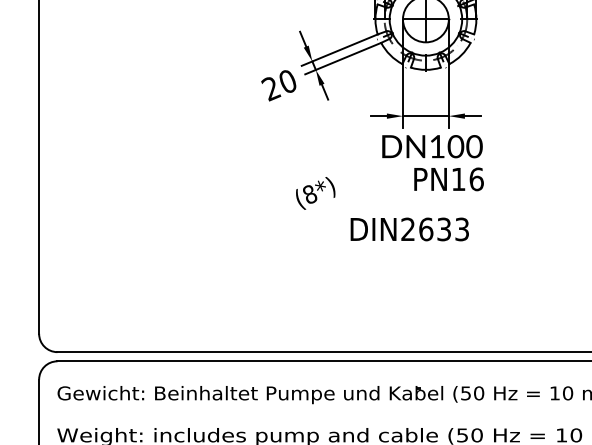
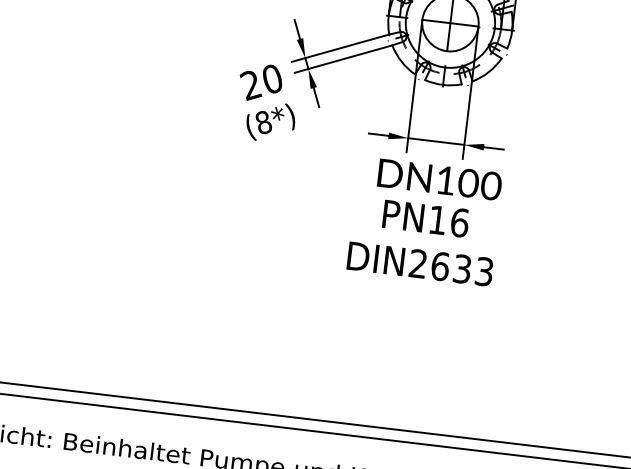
text: (448, 179) -> (425, 218), moved
text: (315, 193) -> (270, 122), moved
text: (409, 229) -> (419, 264), moved

